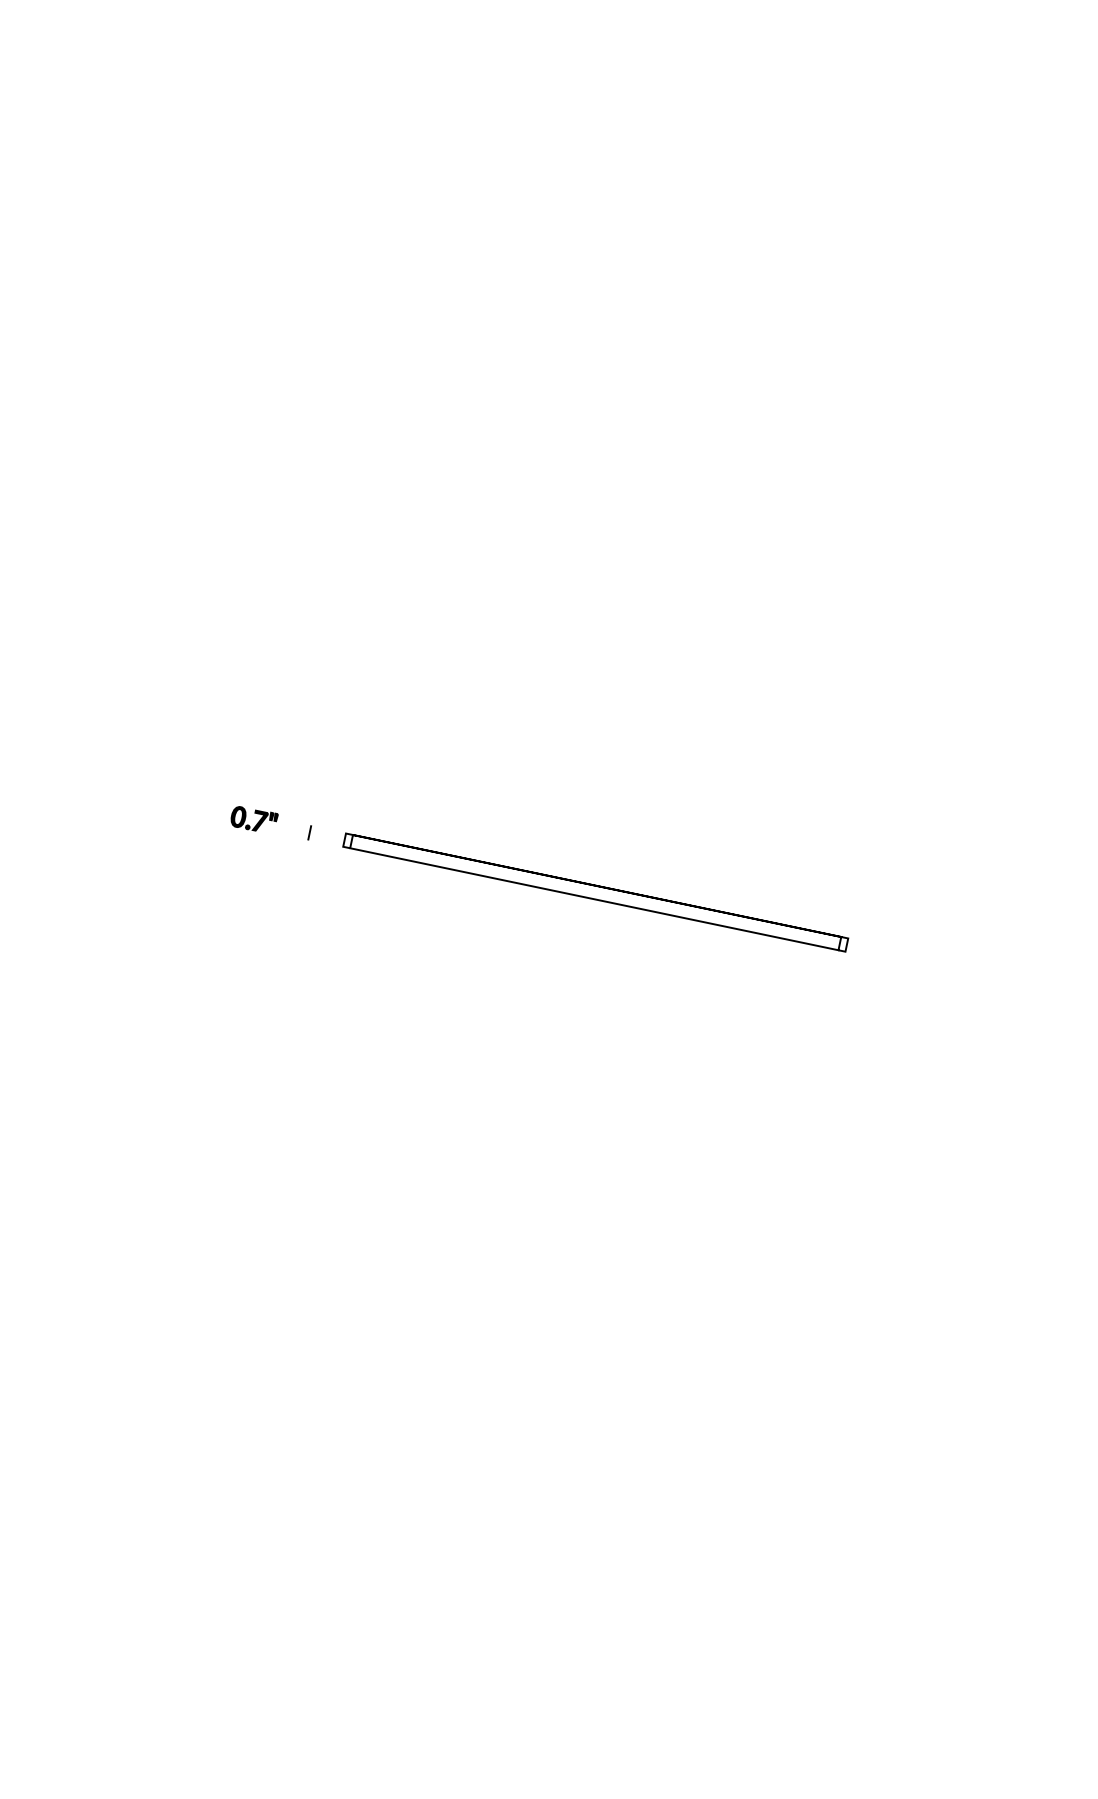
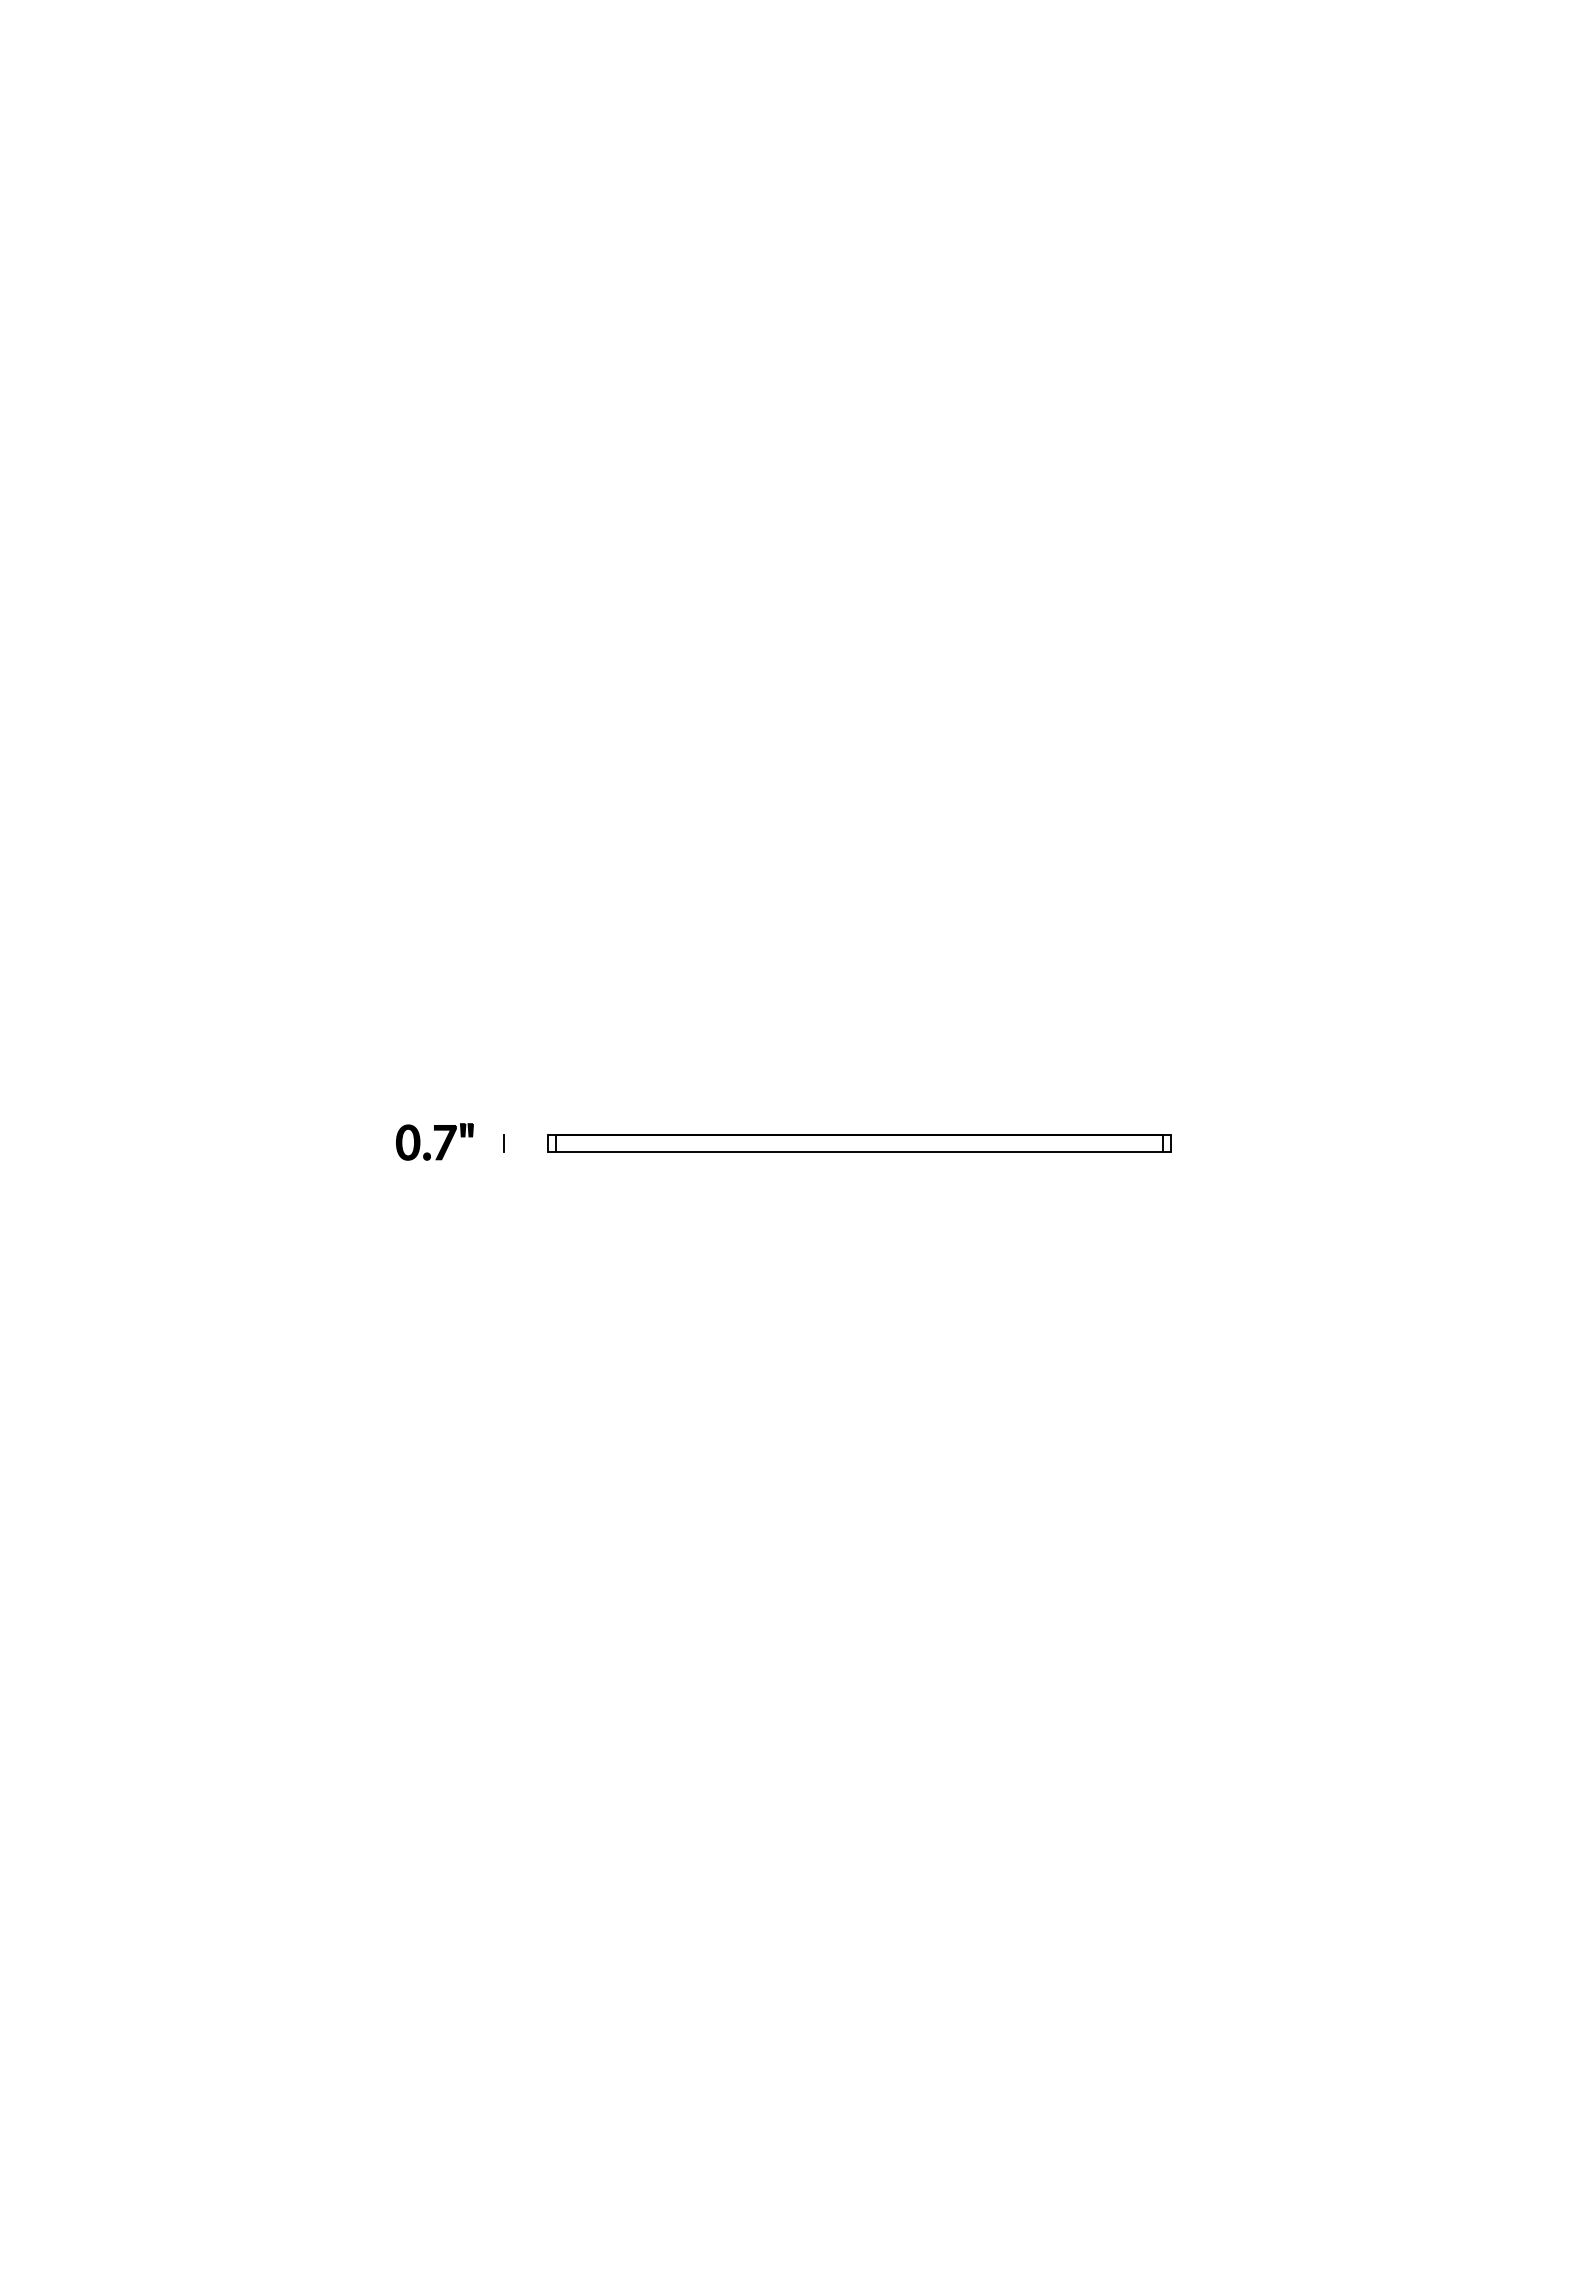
part: (253, 819) -> (434, 1141), size x1.4

